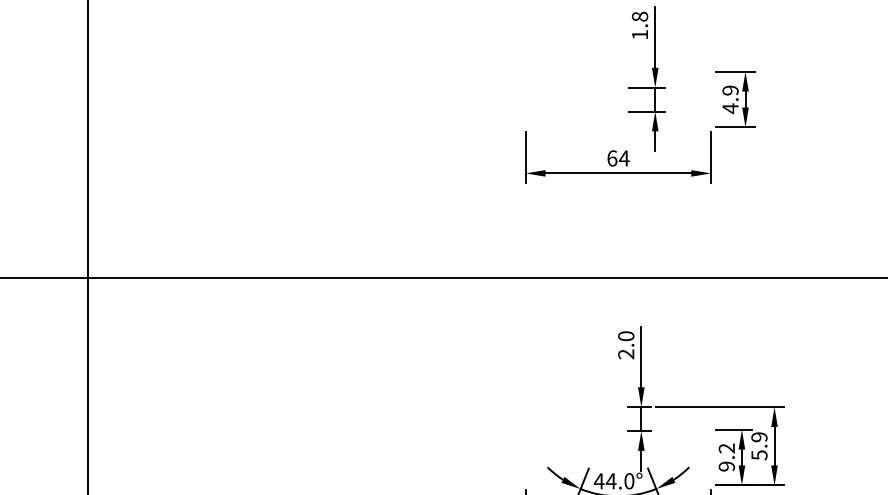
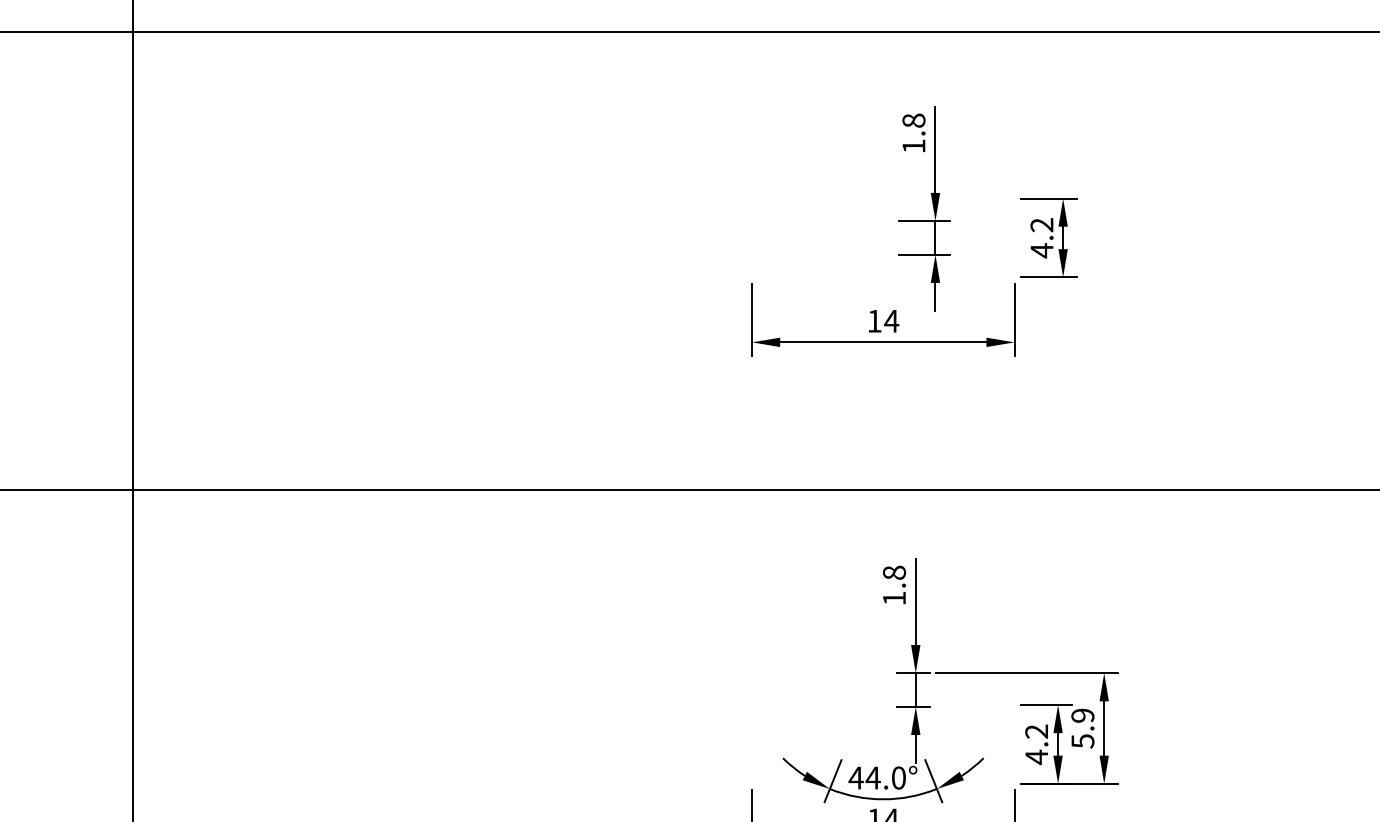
text: (730, 90) -> (1041, 225), 4.9 -> 4.2
text: (612, 157) -> (874, 320), 64 -> 14
text: (625, 345) -> (893, 585), 2.0 -> 1.8
text: (726, 466) -> (1036, 757), 9.2 -> 4.2

